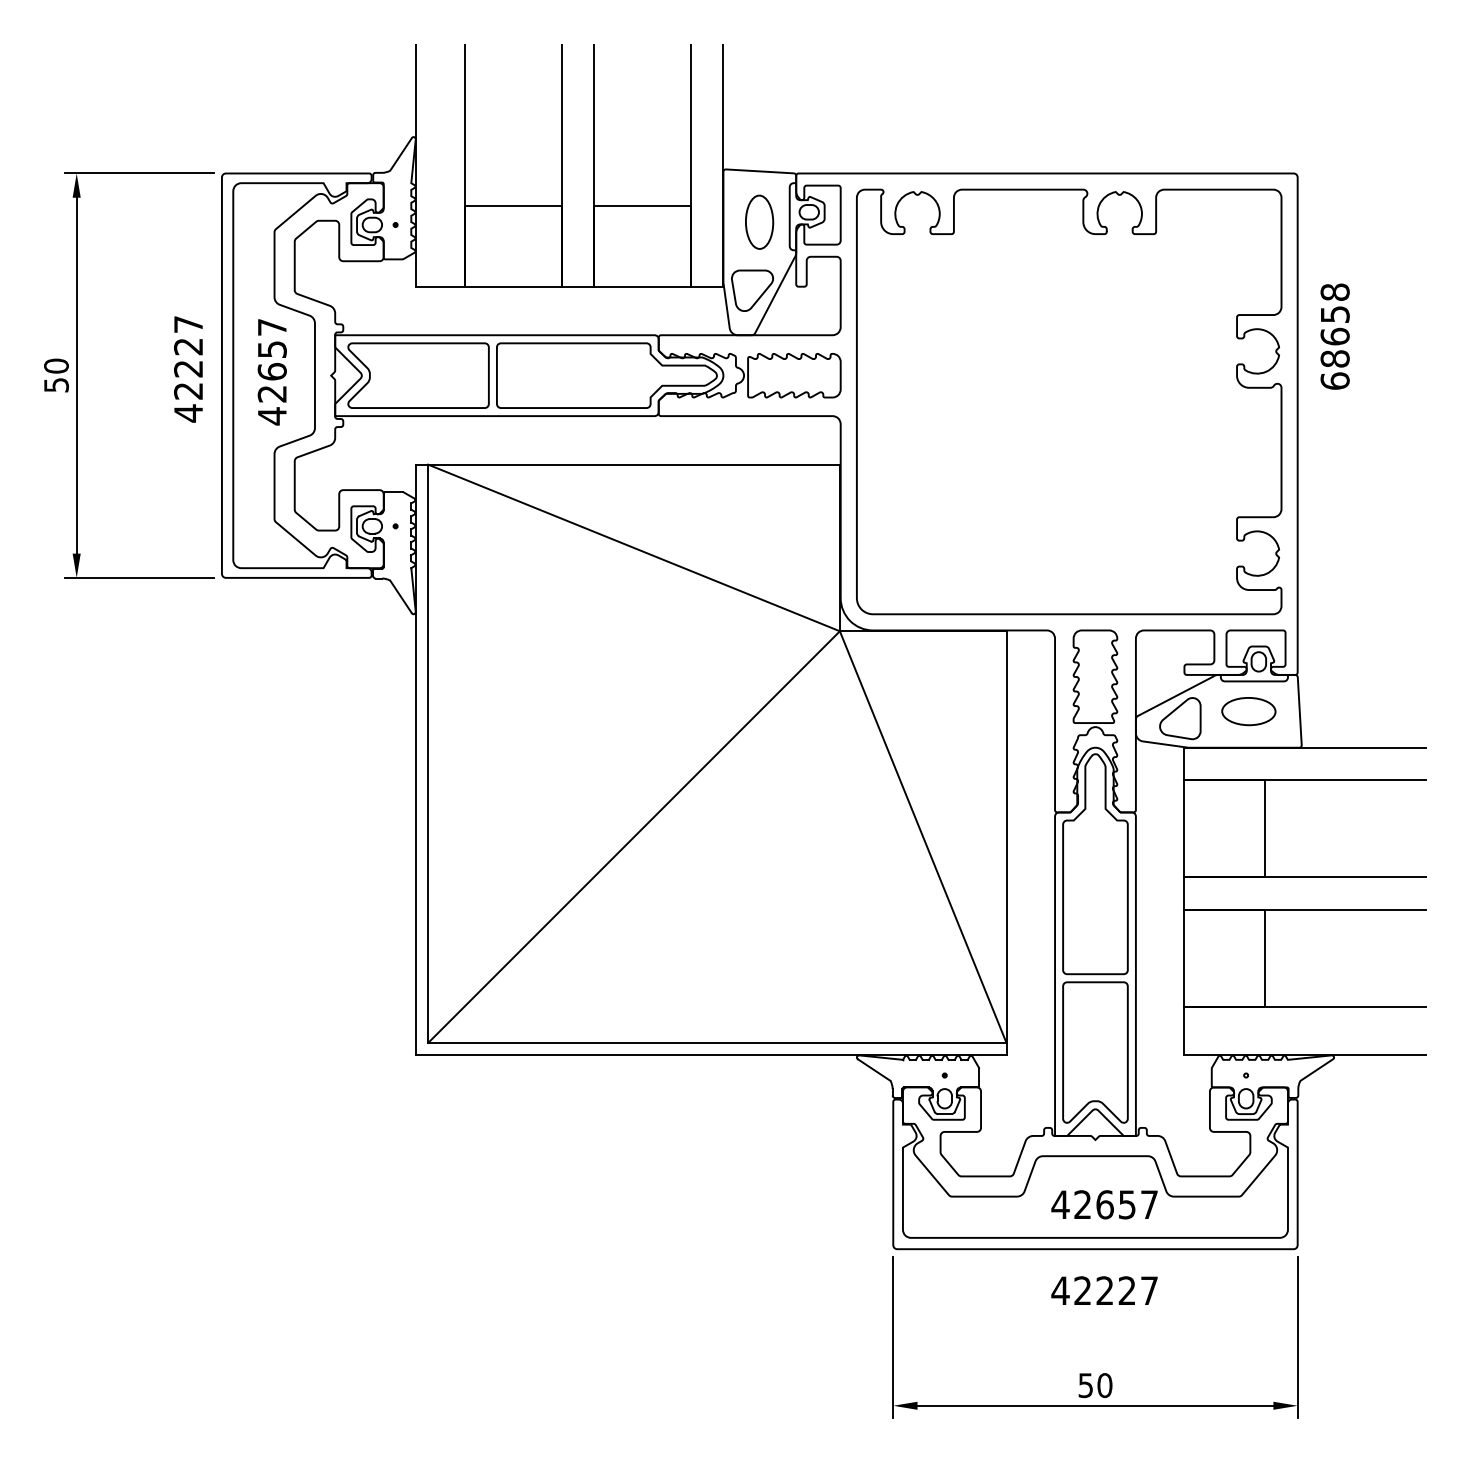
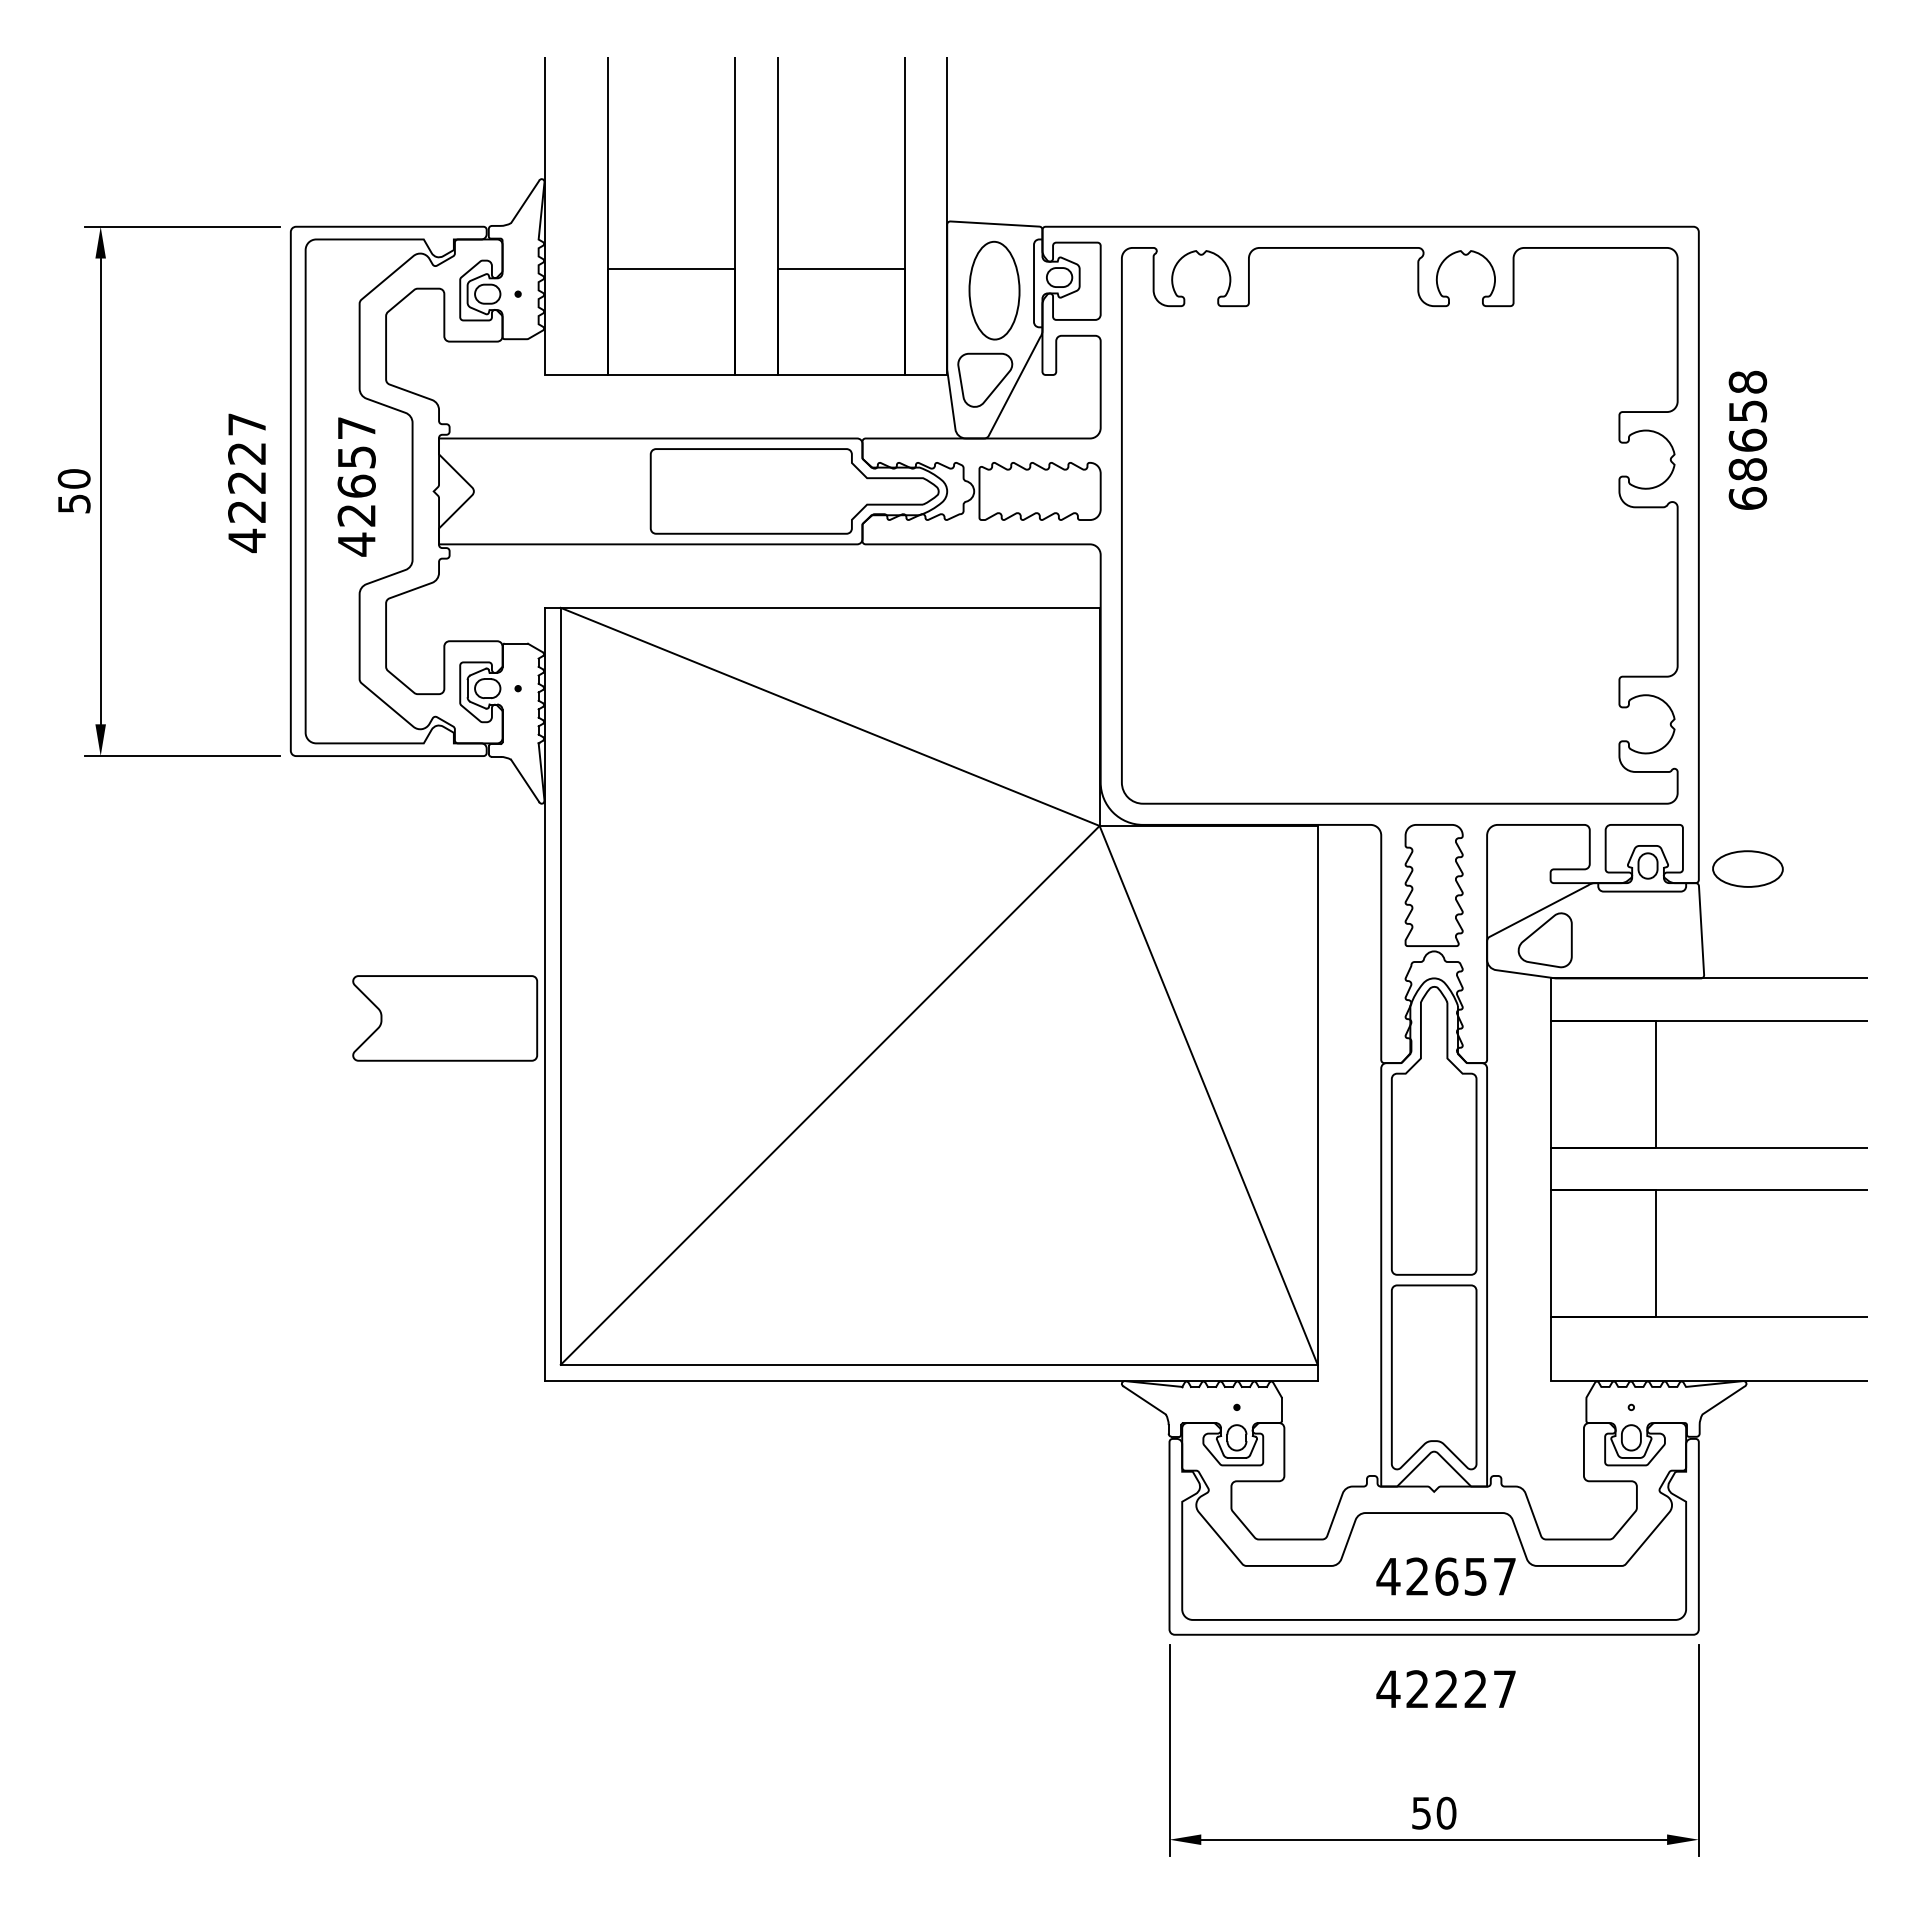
part: (759, 222) -> (994, 290), size x1.4
part: (418, 375) -> (445, 1018), moved
part: (1248, 711) -> (1747, 868), moved

